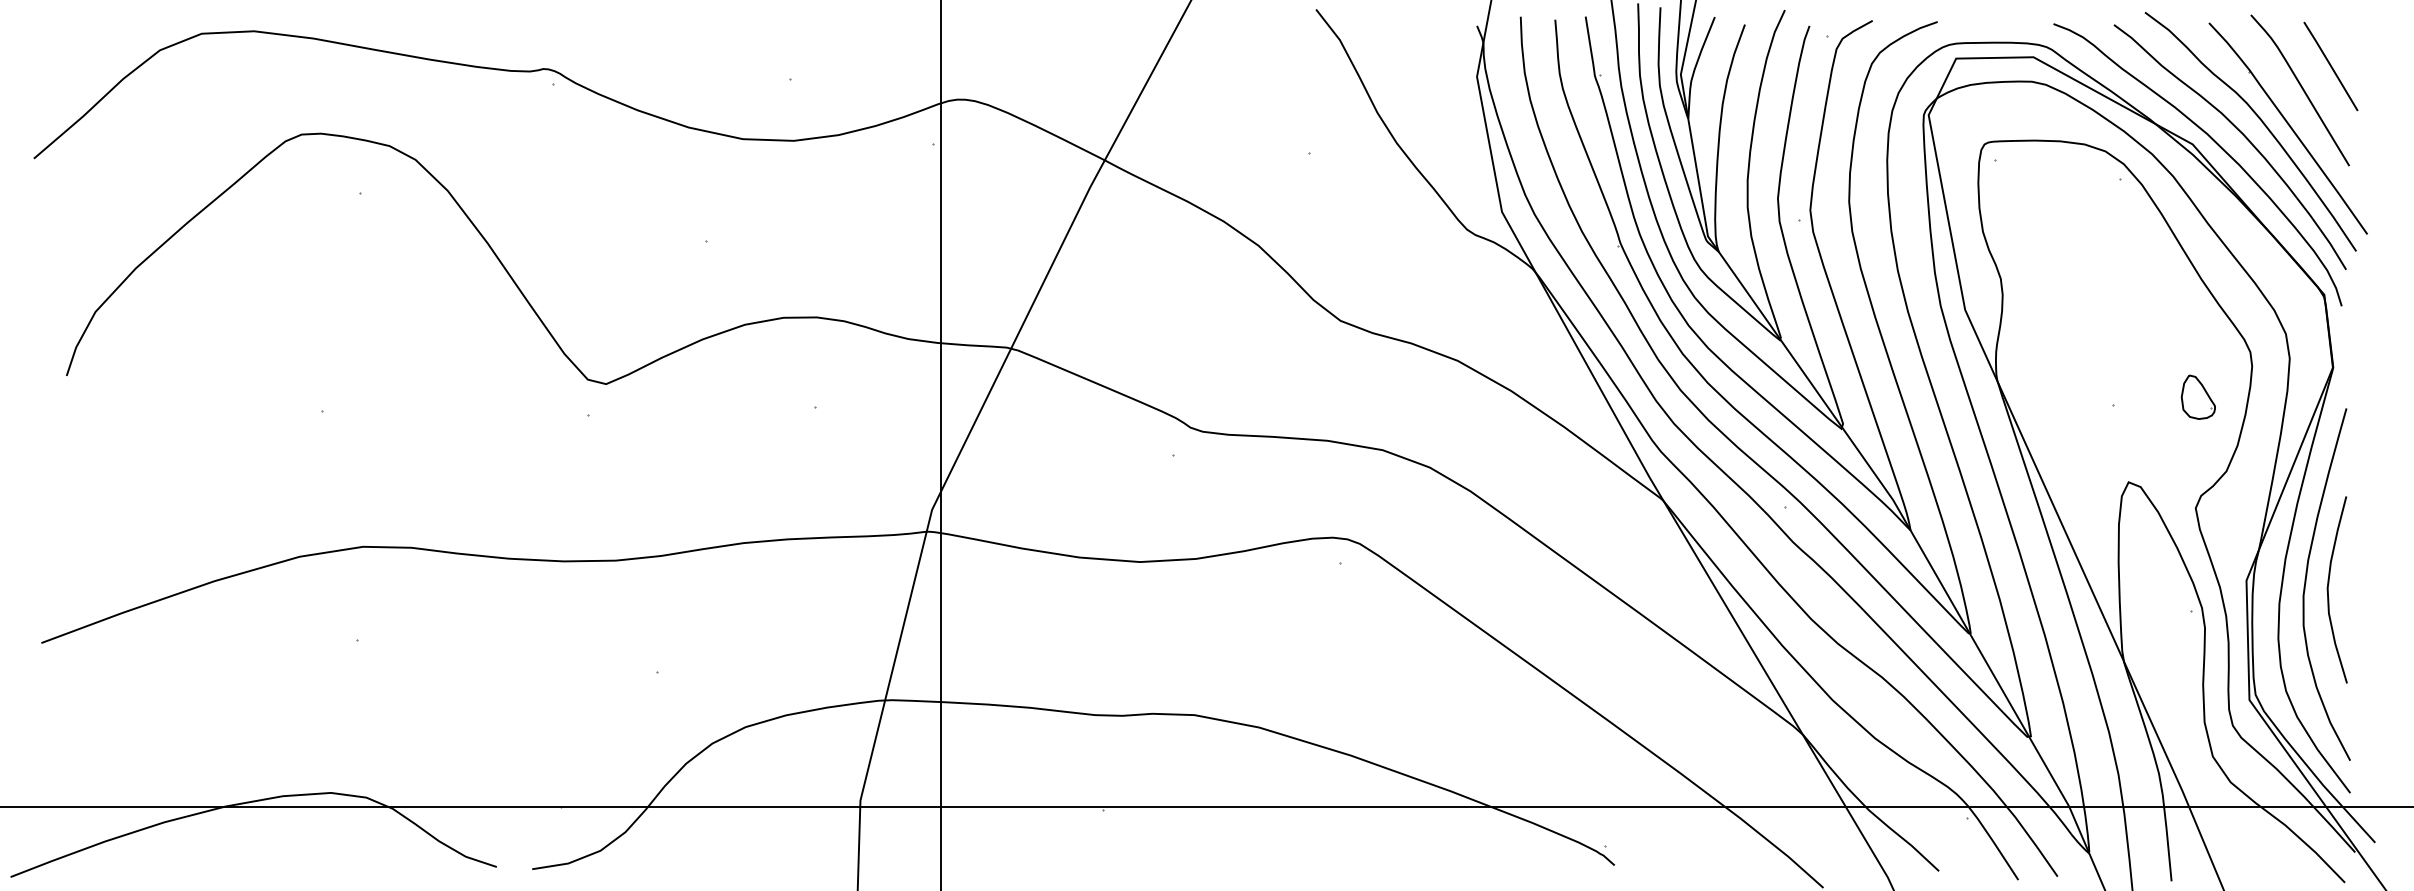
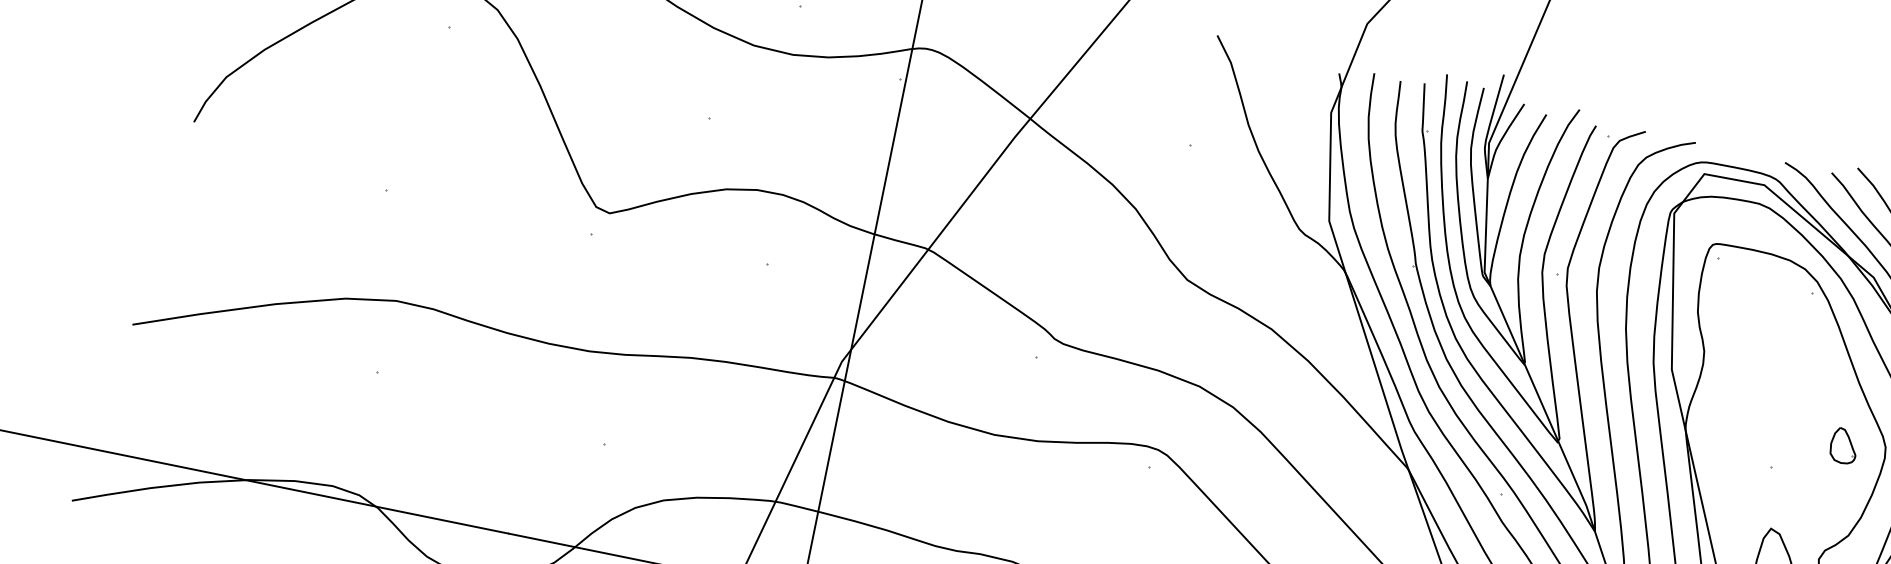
part: (2197, 396) -> (1843, 445), moved

